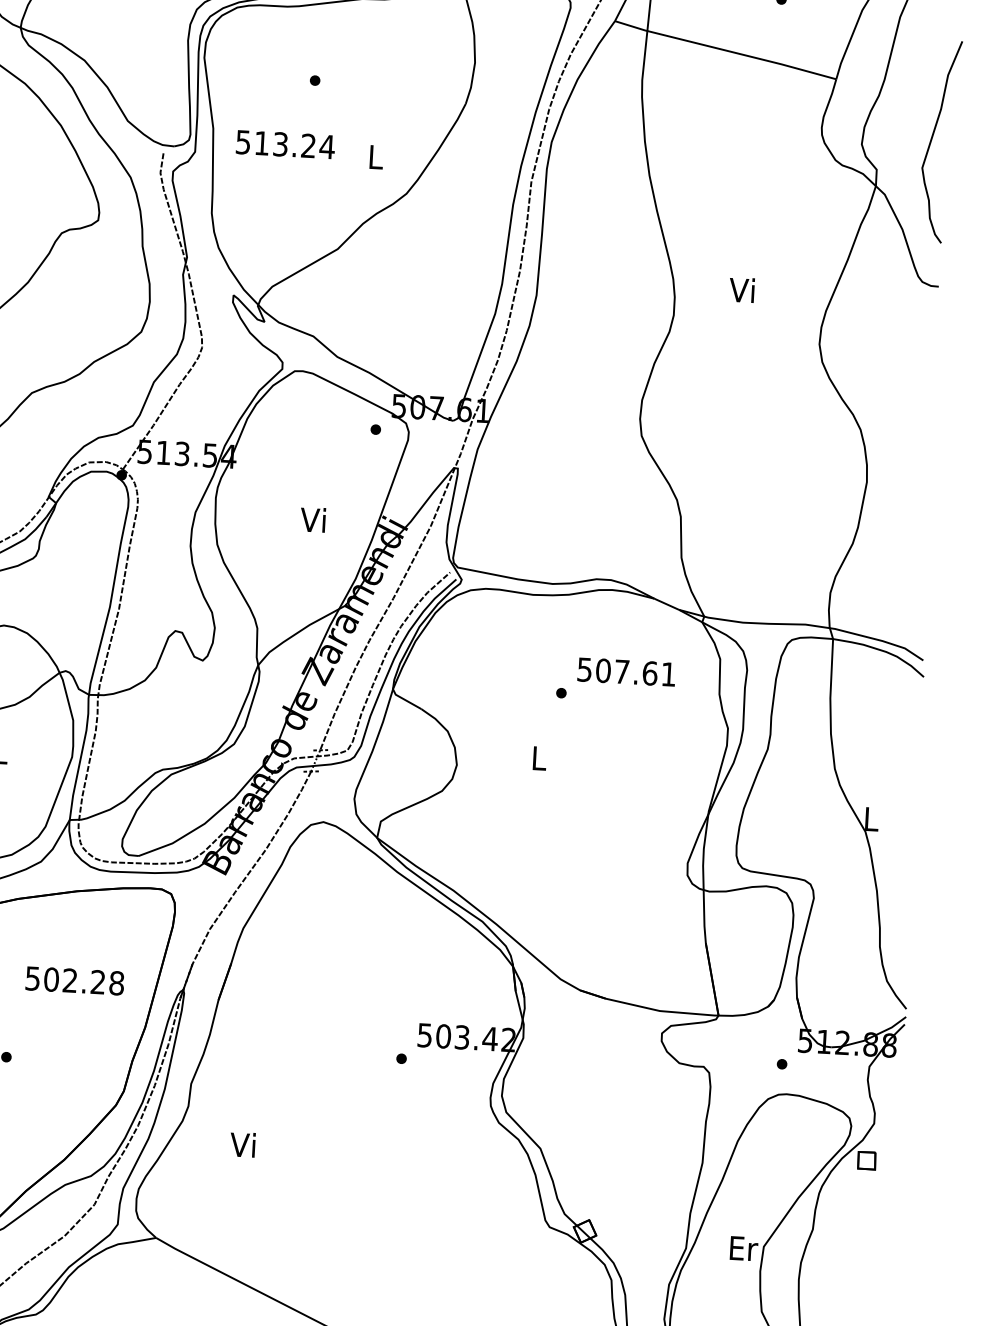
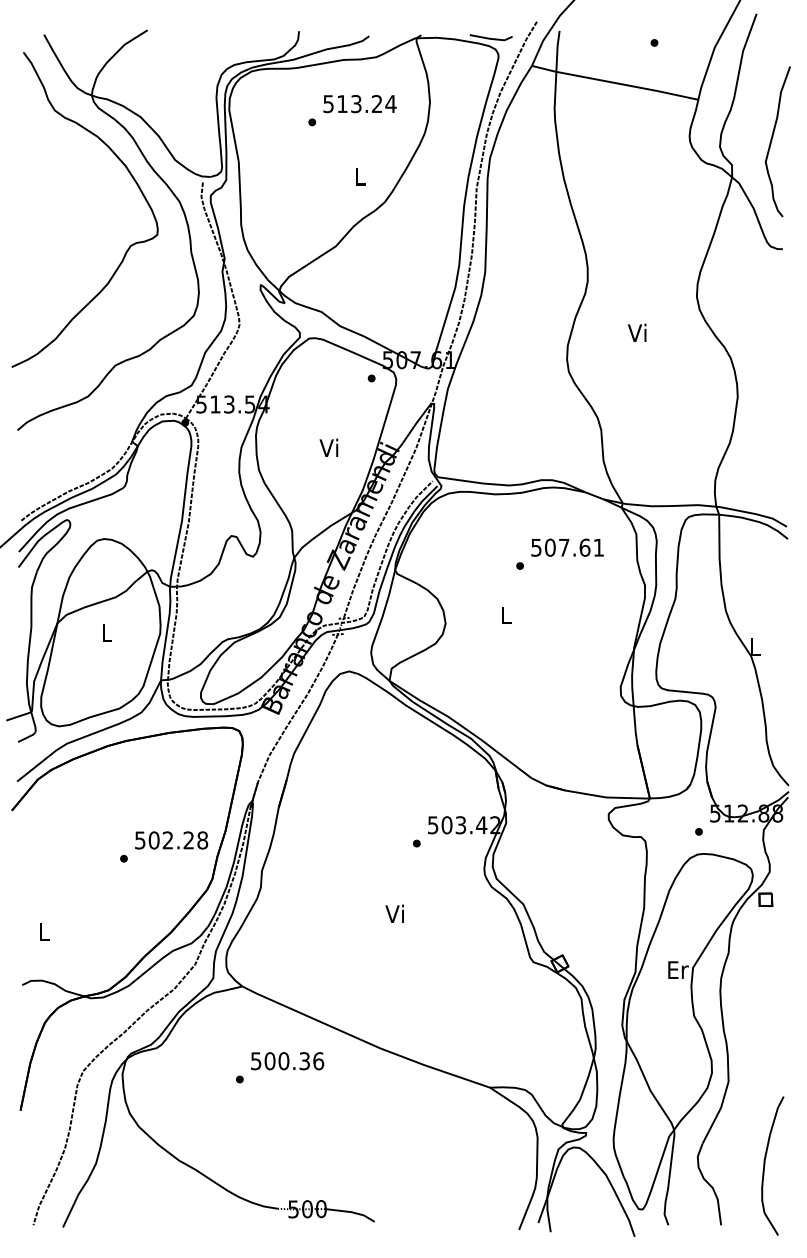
text: (284, 145) -> (359, 104), moved
text: (742, 289) -> (637, 332), moved
text: (74, 981) -> (171, 840), moved
text: (242, 1144) -> (394, 913), moved

